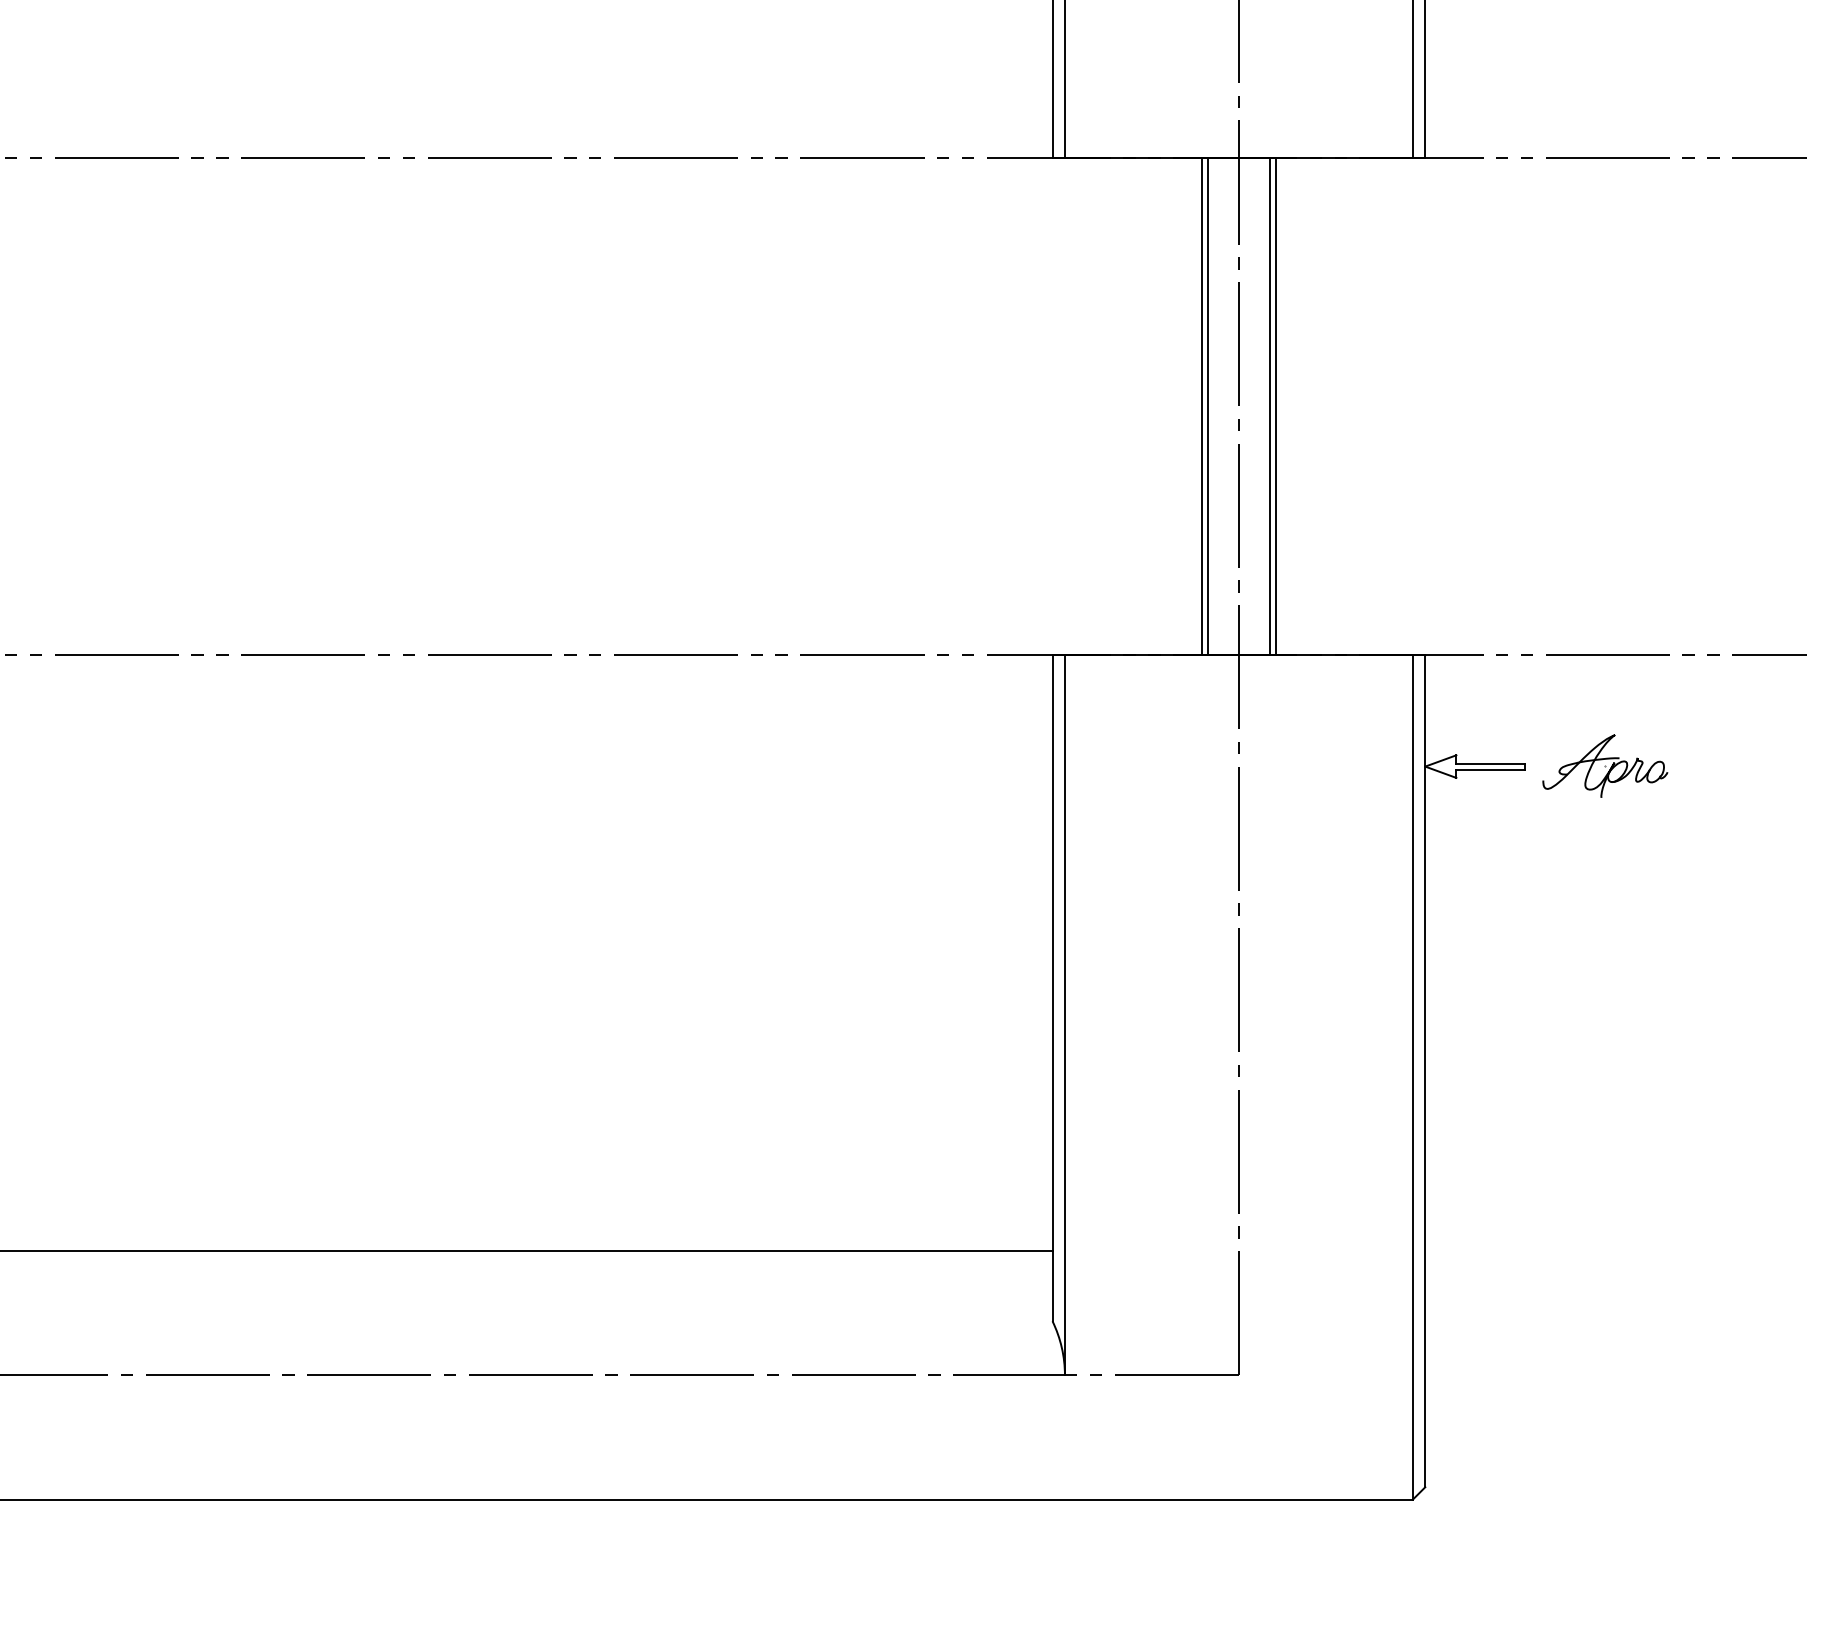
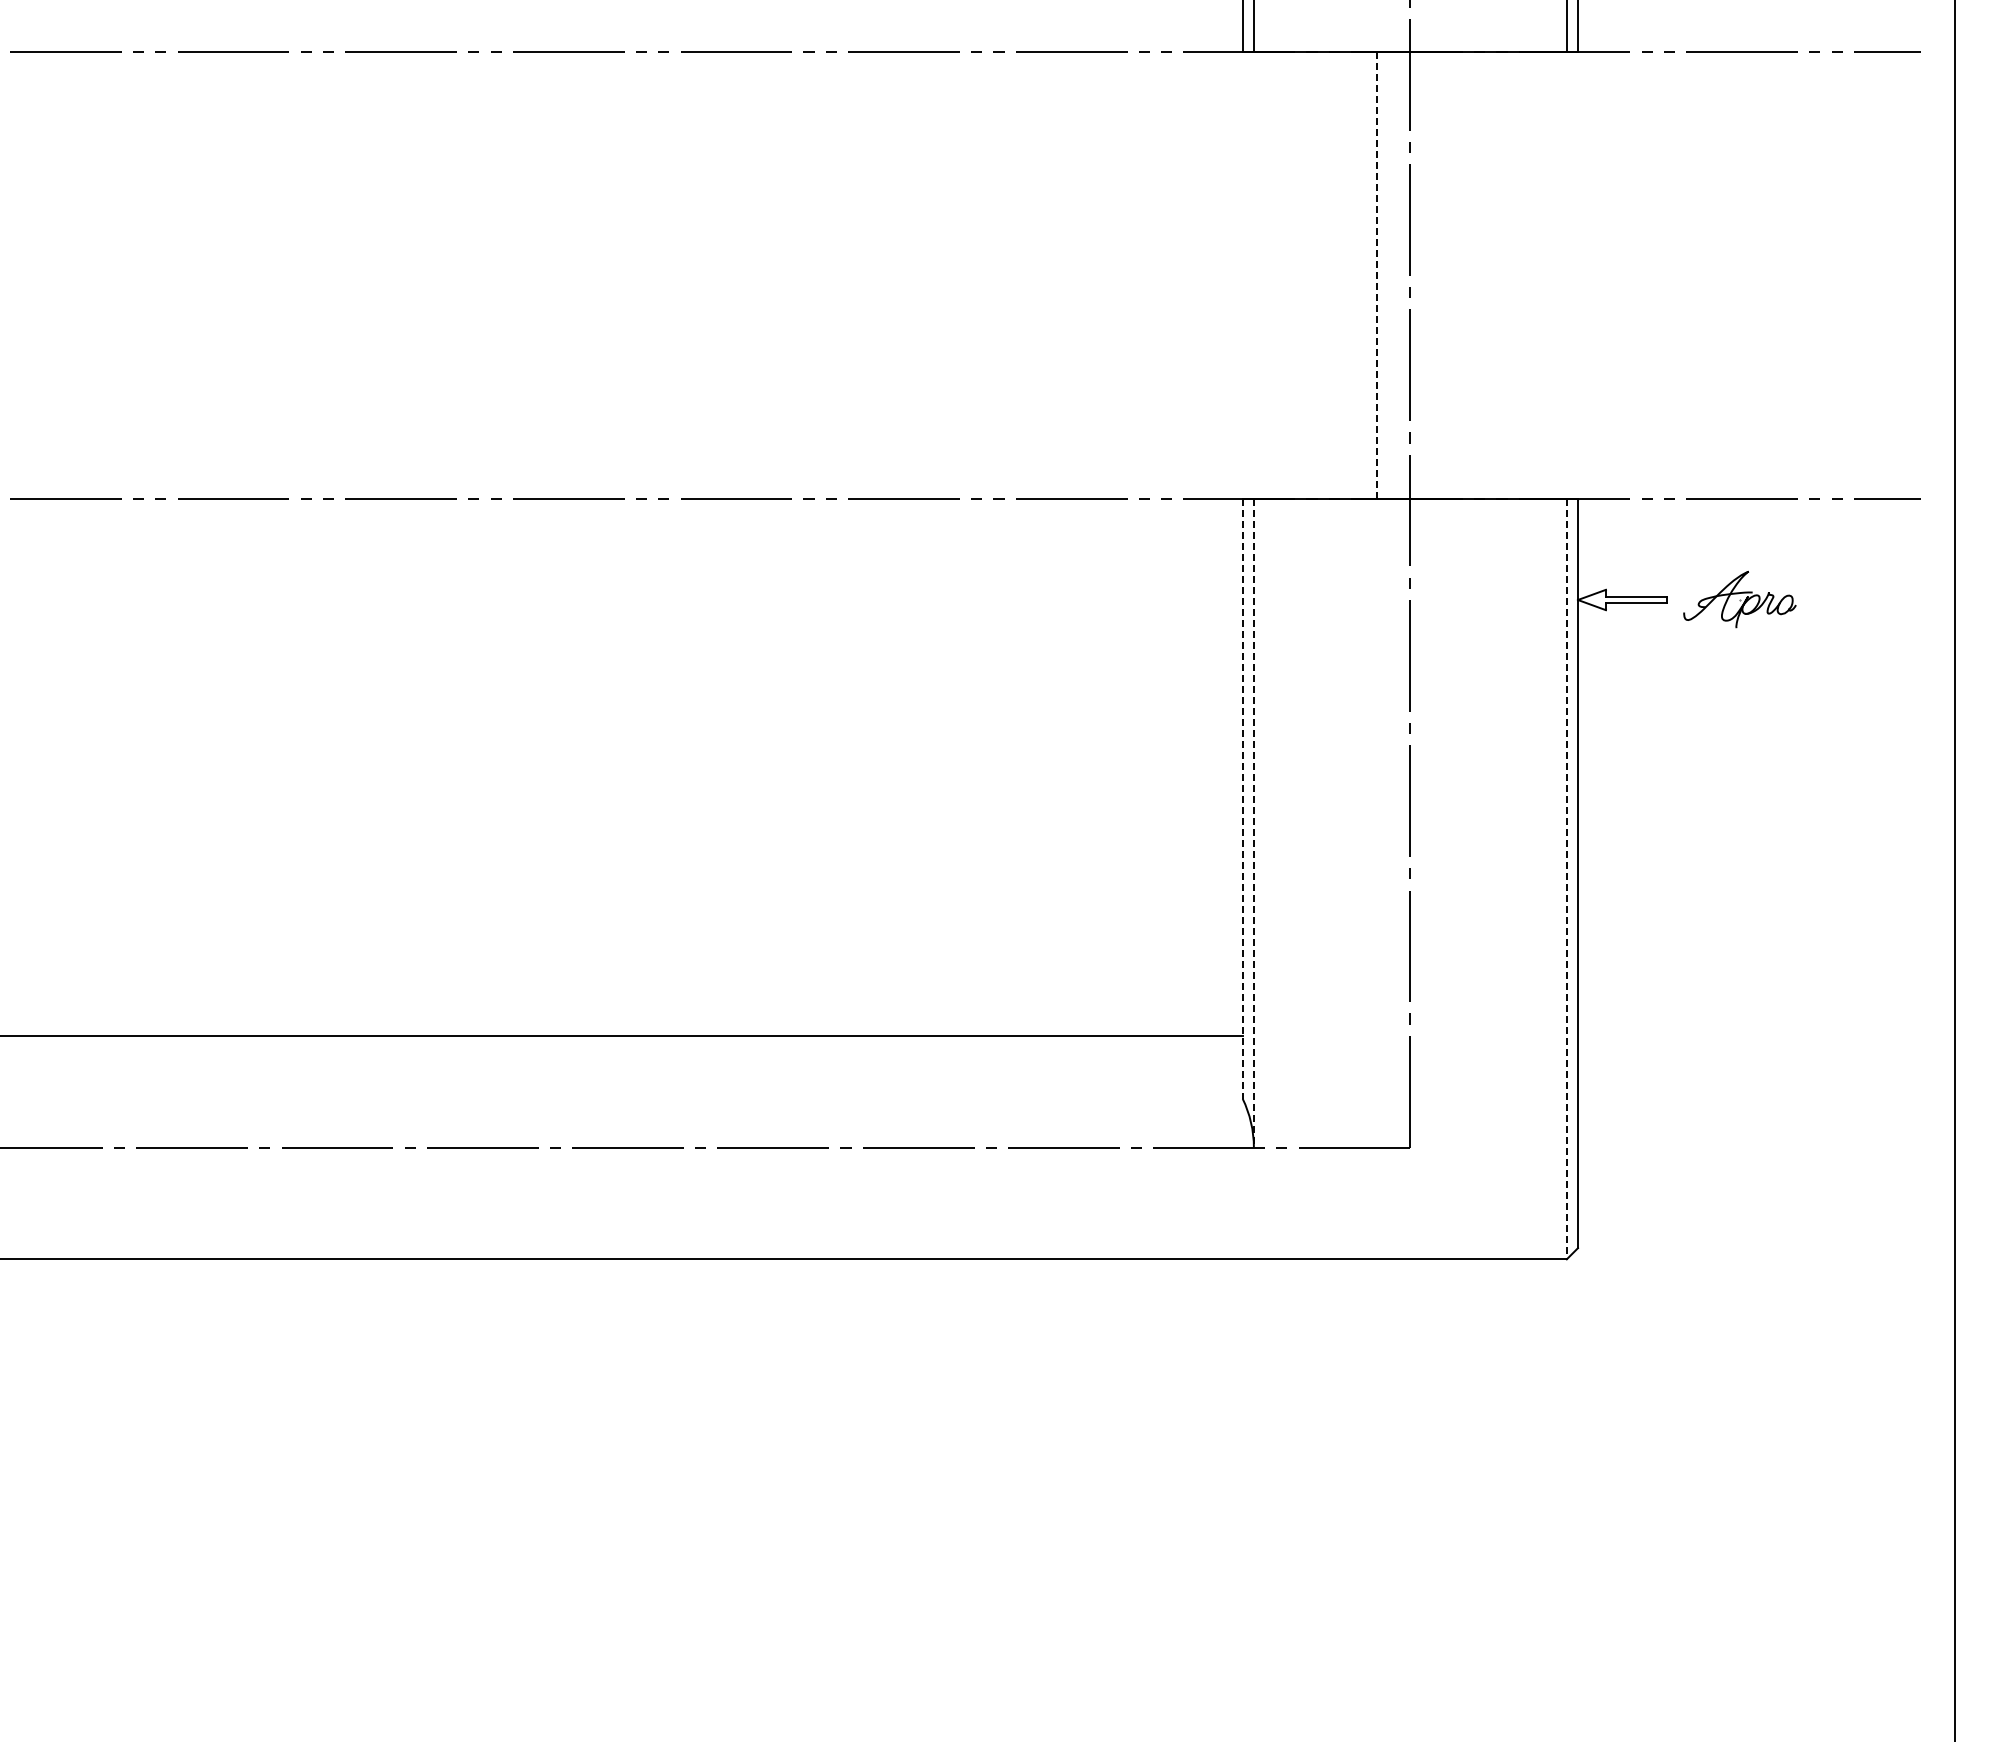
line: (1201, 405) -> (1376, 275), solid -> dashed
line: (1207, 405) -> (1382, 275), removed
line: (1270, 405) -> (1438, 275), removed
line: (1275, 405) -> (1443, 275), removed
line: (1052, 988) -> (1242, 799), solid -> dashed
line: (1064, 1016) -> (1253, 824), solid -> dashed
line: (1412, 1077) -> (1566, 879), solid -> dashed

